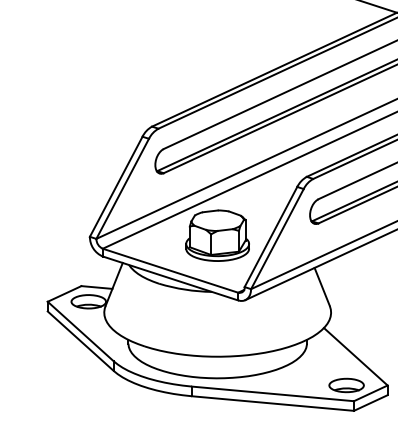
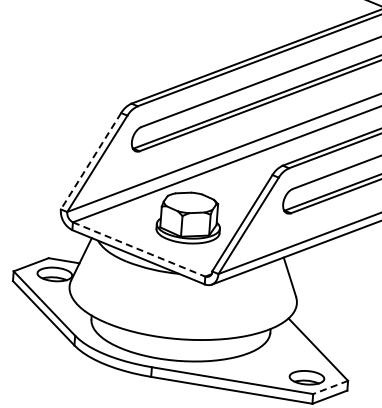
line: (116, 186) -> (91, 160), solid -> dashed
line: (171, 270) -> (140, 249), solid -> dashed
line: (370, 393) -> (330, 387), solid -> dashed

